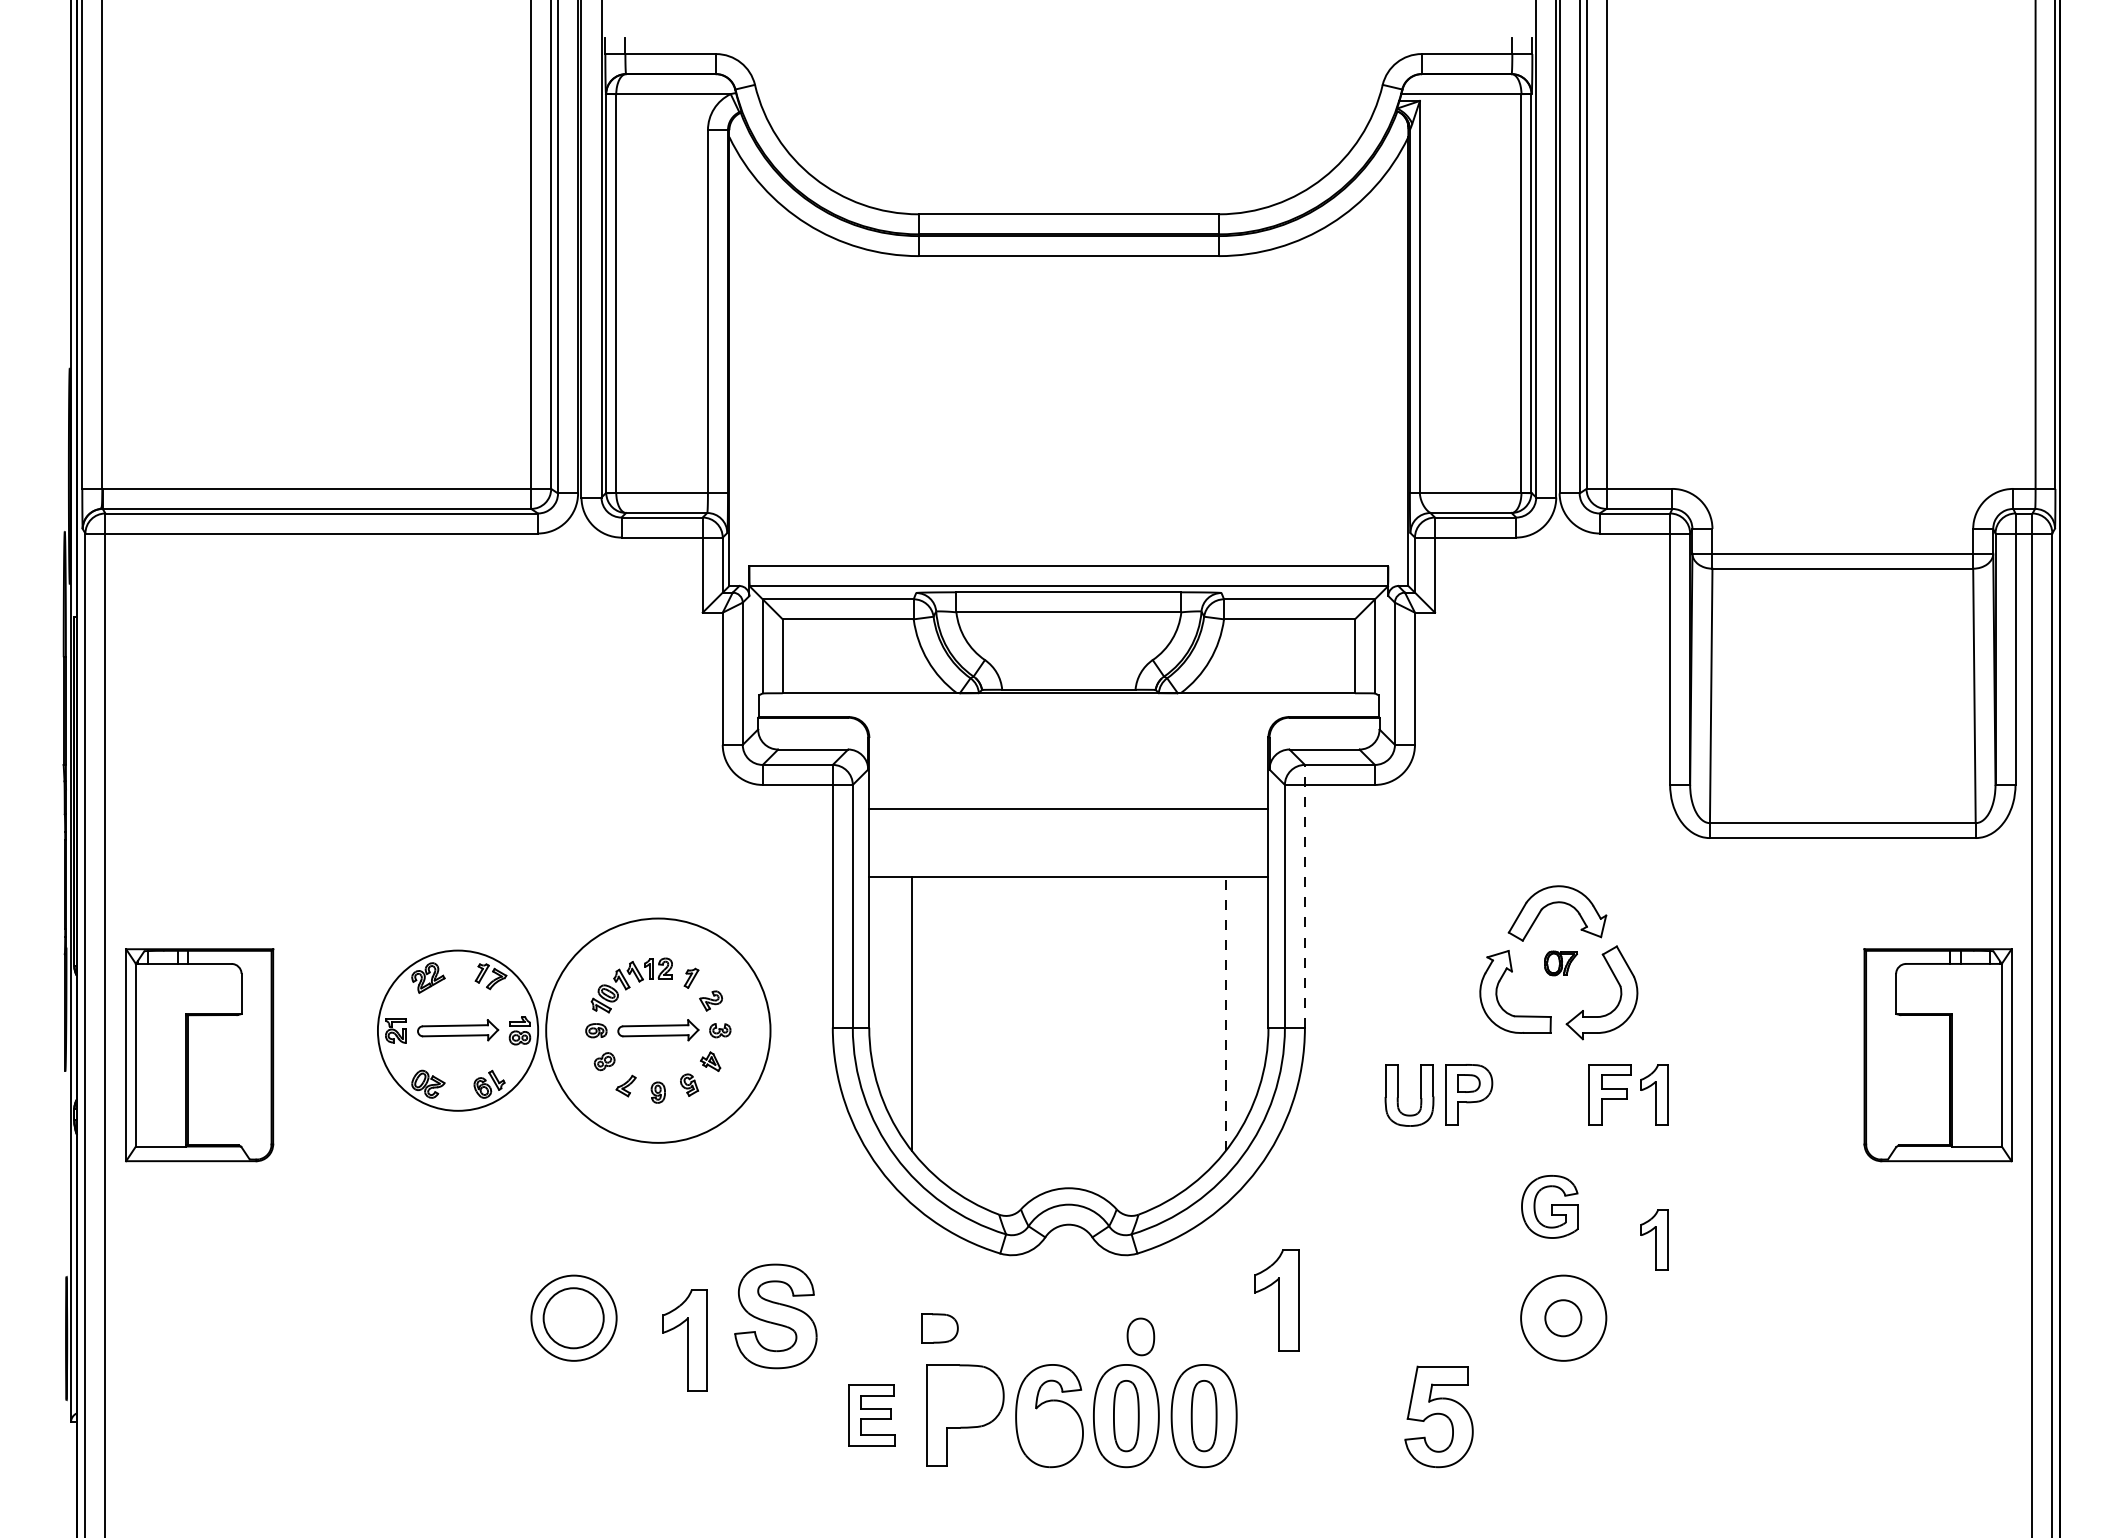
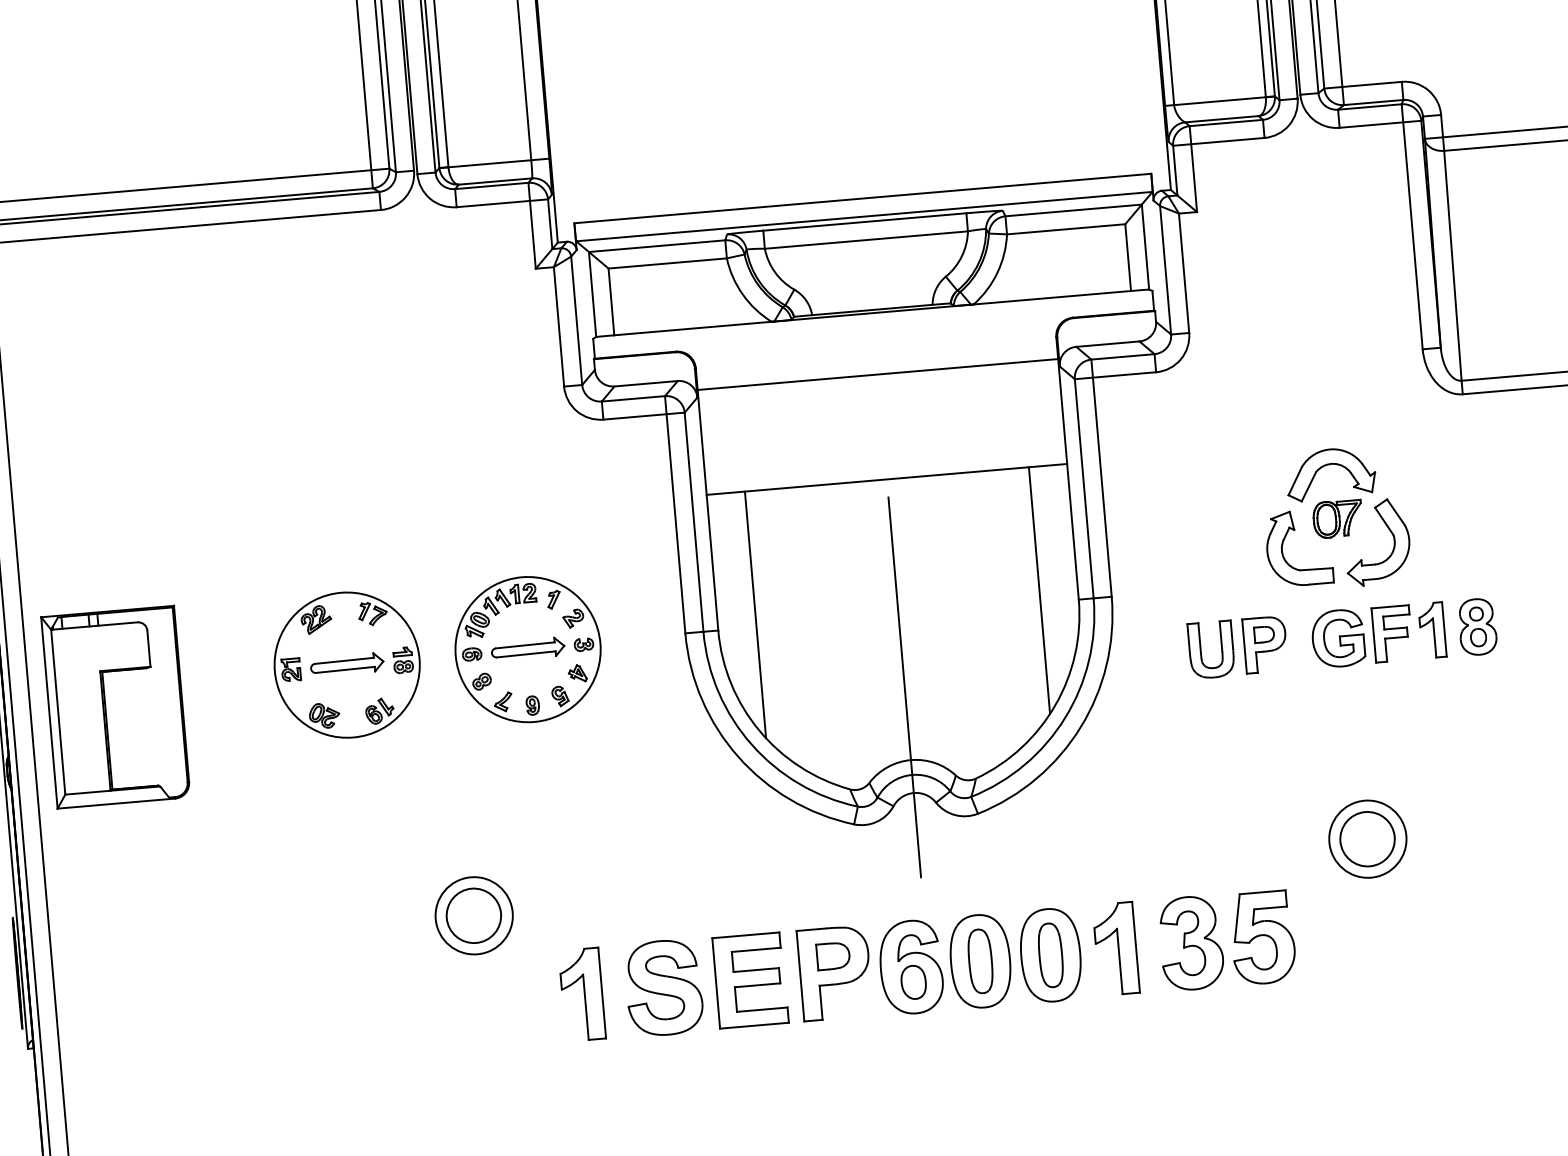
line: (1068, 809) -> (877, 374), moved
line: (1304, 895) -> (1101, 477), dashed -> solid
part: (1560, 963) -> (1337, 519), size x1.67
line: (1226, 1014) -> (1039, 591), dashed -> solid
circle: (658, 1030) -> (528, 649), size x0.71
part: (1703, 1094) -> (1476, 626), added
line: (1068, 1107) -> (904, 687), added
part: (1549, 1206) -> (1337, 638), moved
part: (1654, 1239) -> (1443, 761), removed
part: (1276, 1300) -> (1116, 949), moved
part: (775, 1316) -> (663, 988), moved
circle: (1563, 1318) -> (1367, 839), size x1.67
part: (939, 1328) -> (832, 956), moved
part: (1140, 1336) -> (913, 982), moved
part: (684, 1340) -> (581, 995), moved
part: (871, 1415) -> (750, 980), size x1.67
part: (1359, 1416) -> (1191, 943), added

